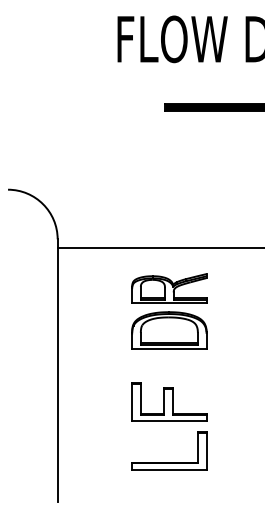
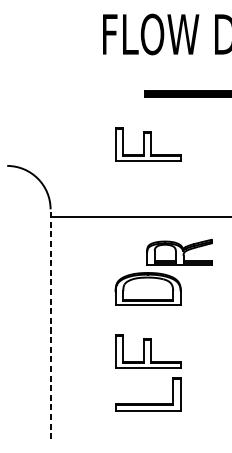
part: (169, 164) -> (148, 143), added
part: (169, 288) -> (179, 252), moved
line: (57, 370) -> (50, 323), solid -> dashed

